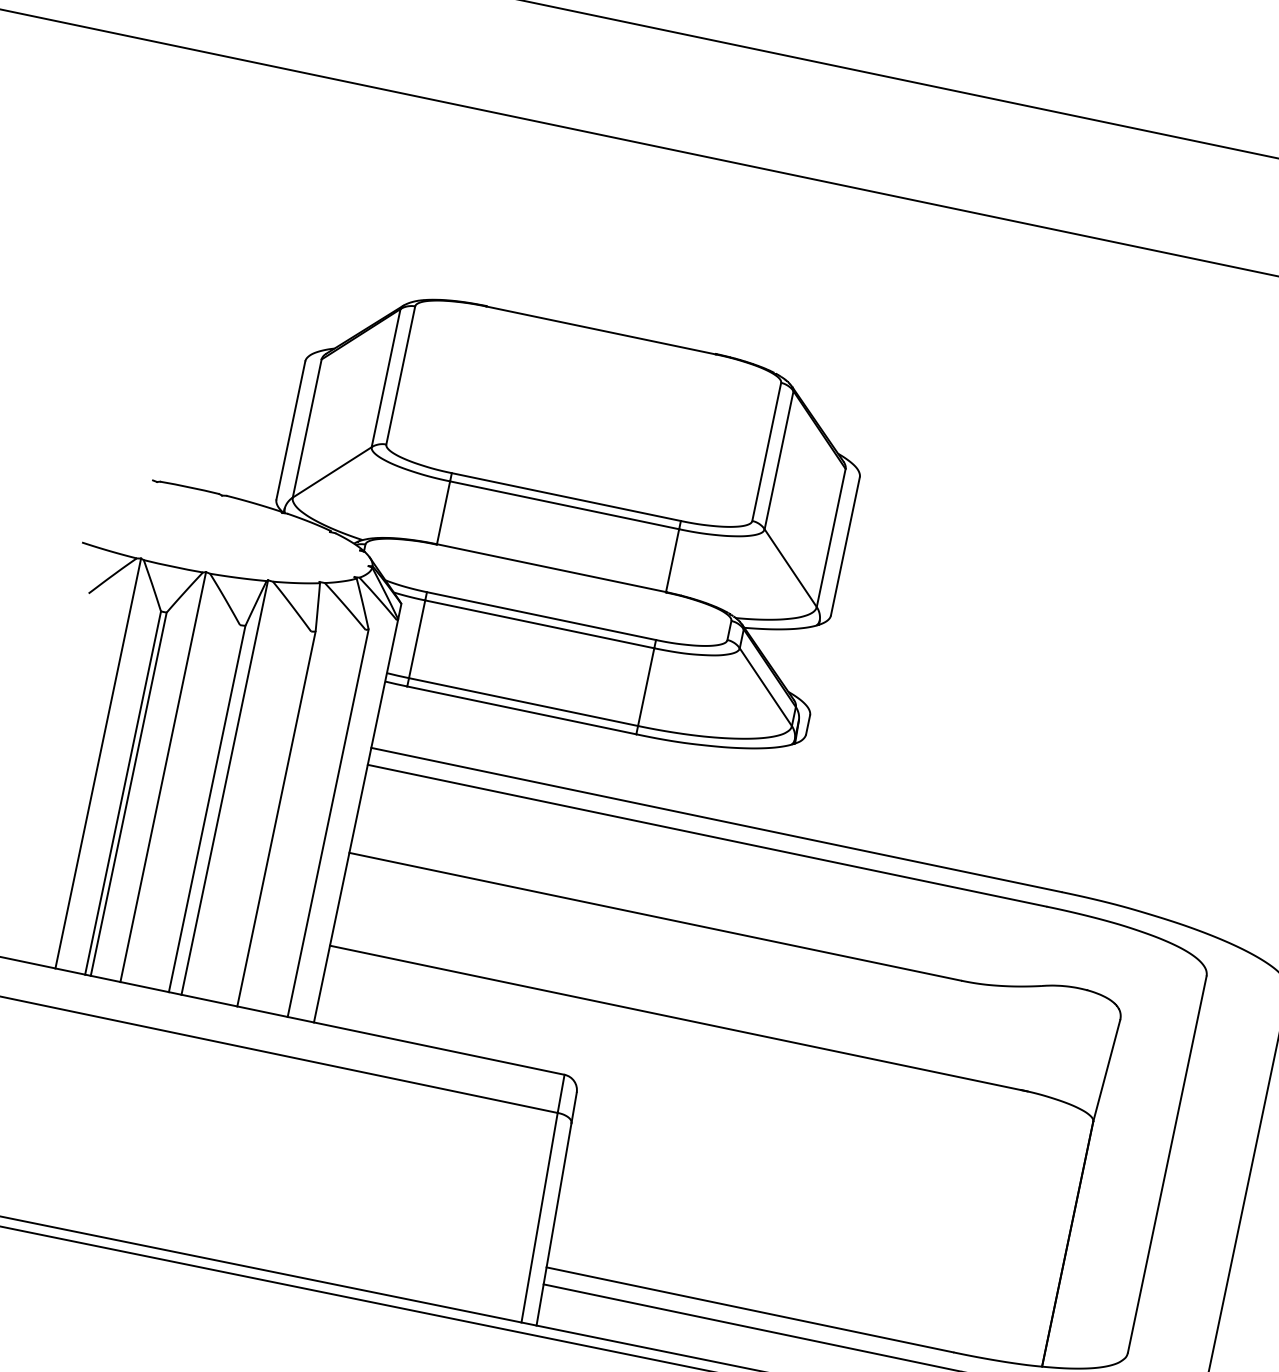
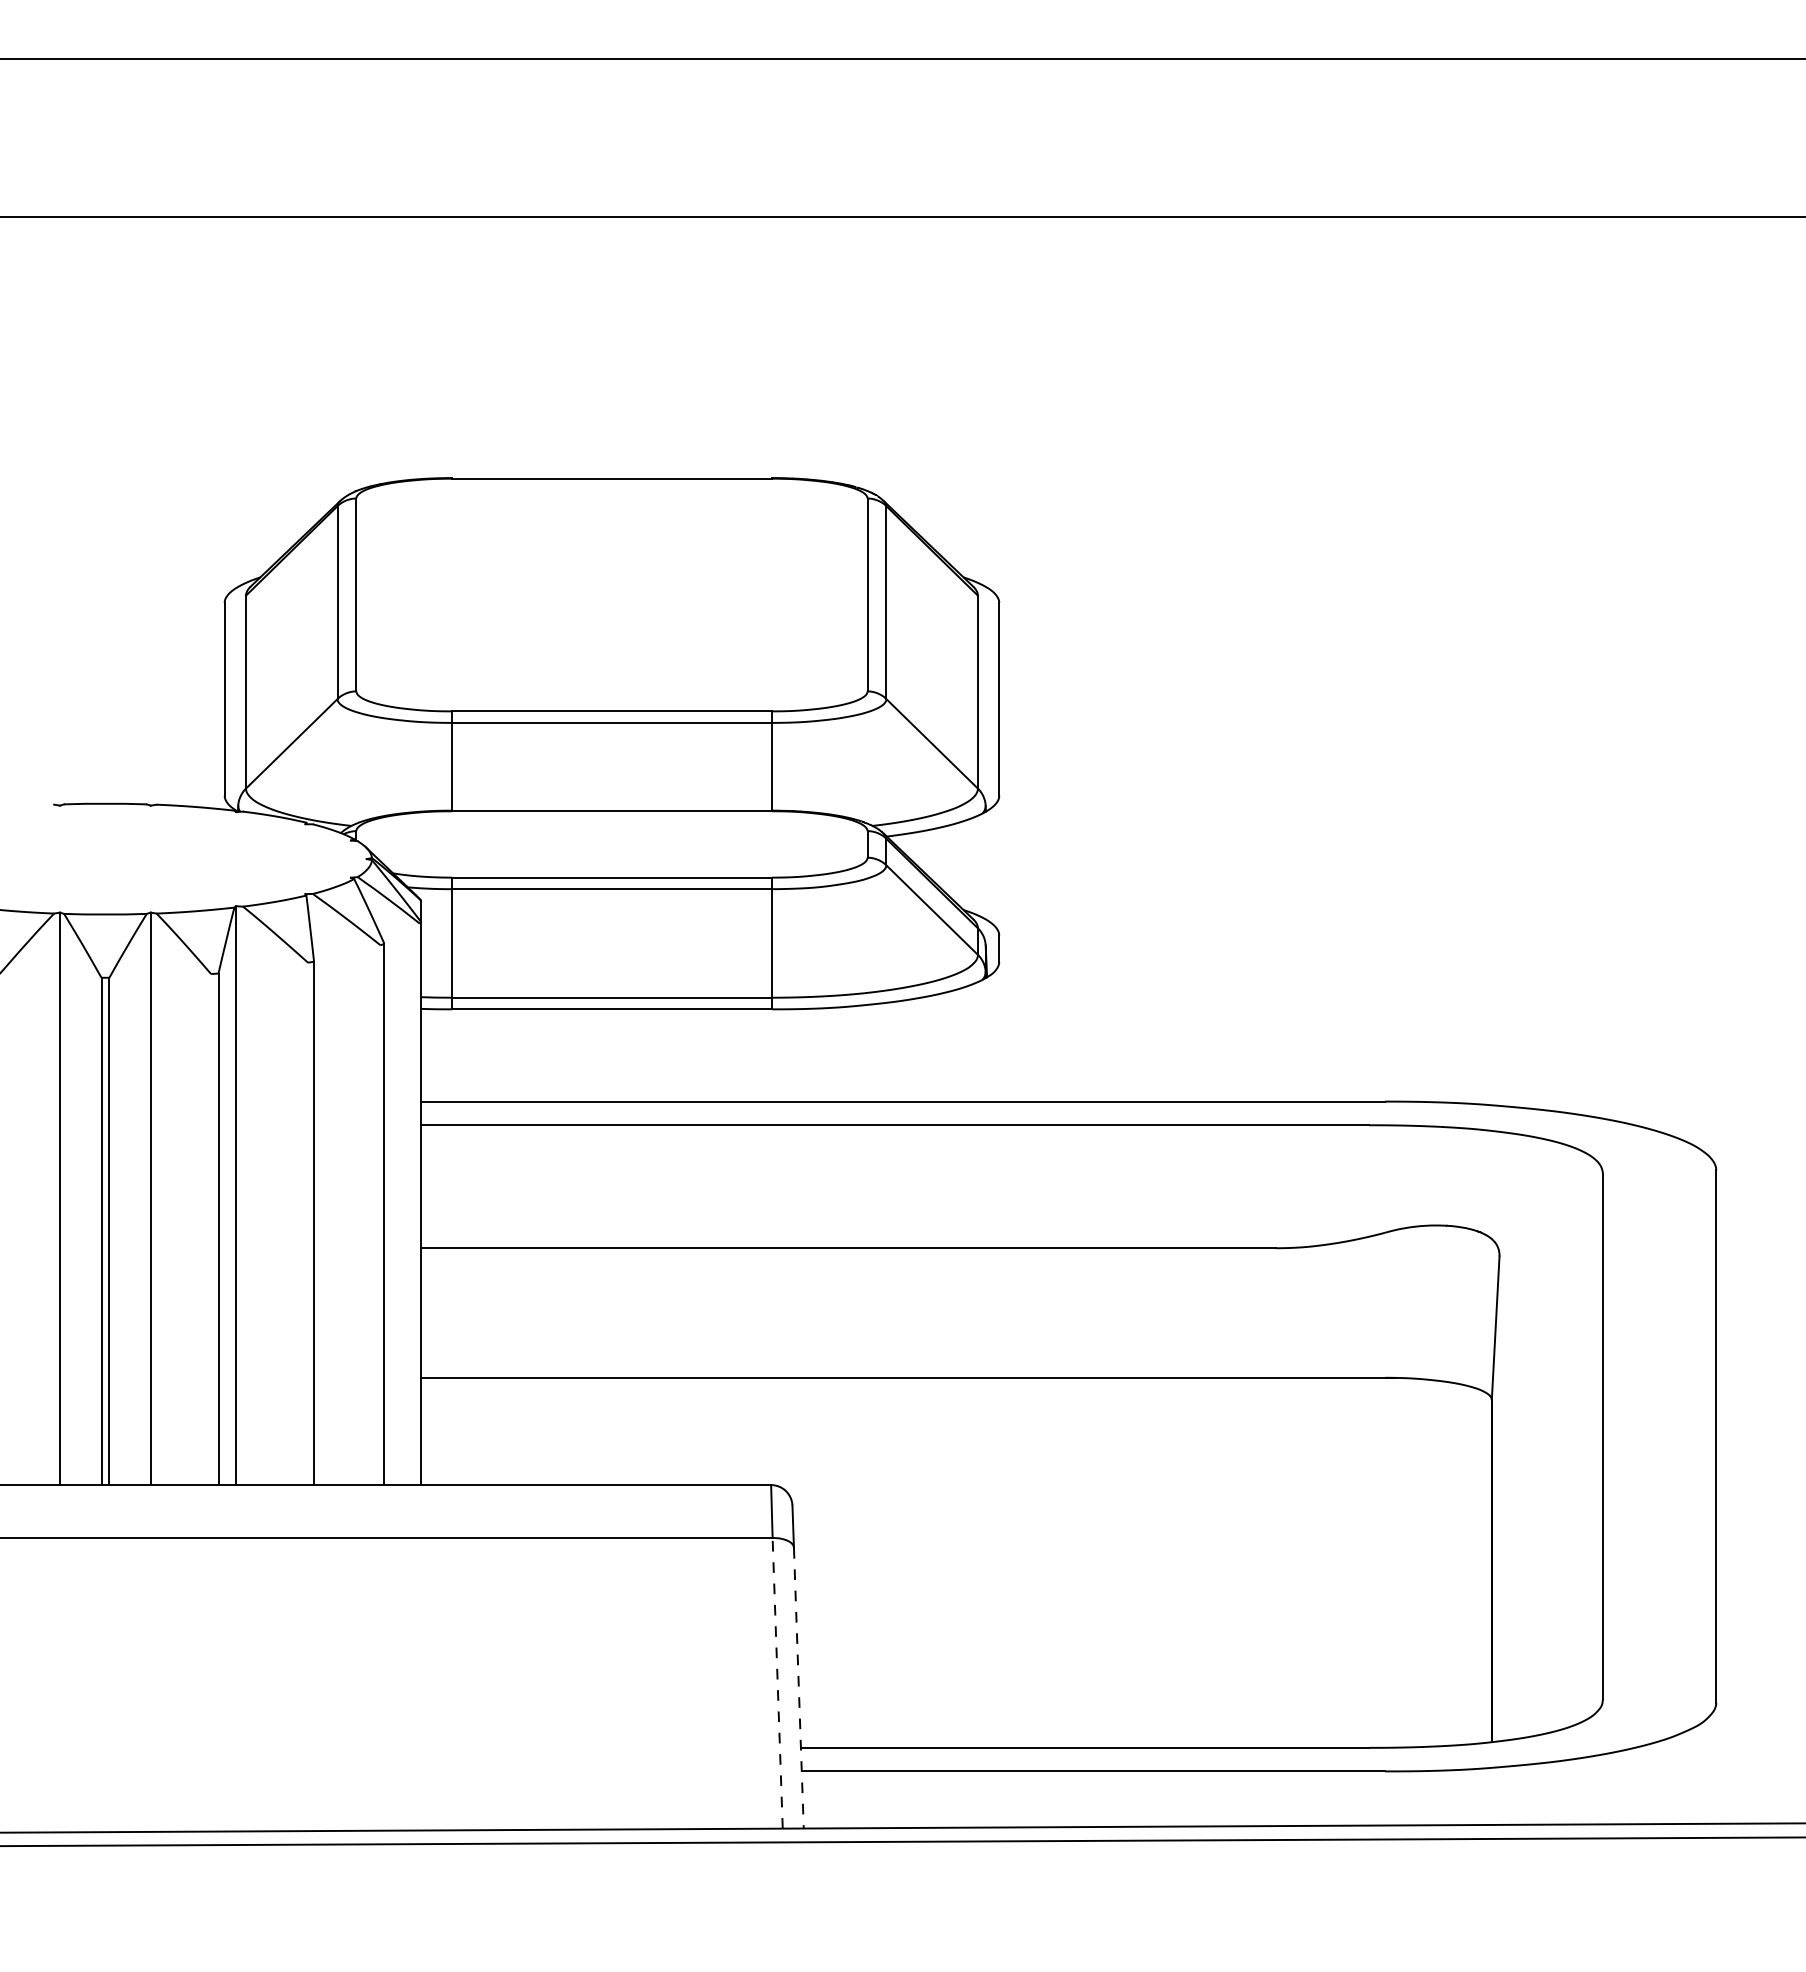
line: (539, 1217) -> (777, 1682), solid -> dashed
line: (553, 1224) -> (798, 1688), solid -> dashed

